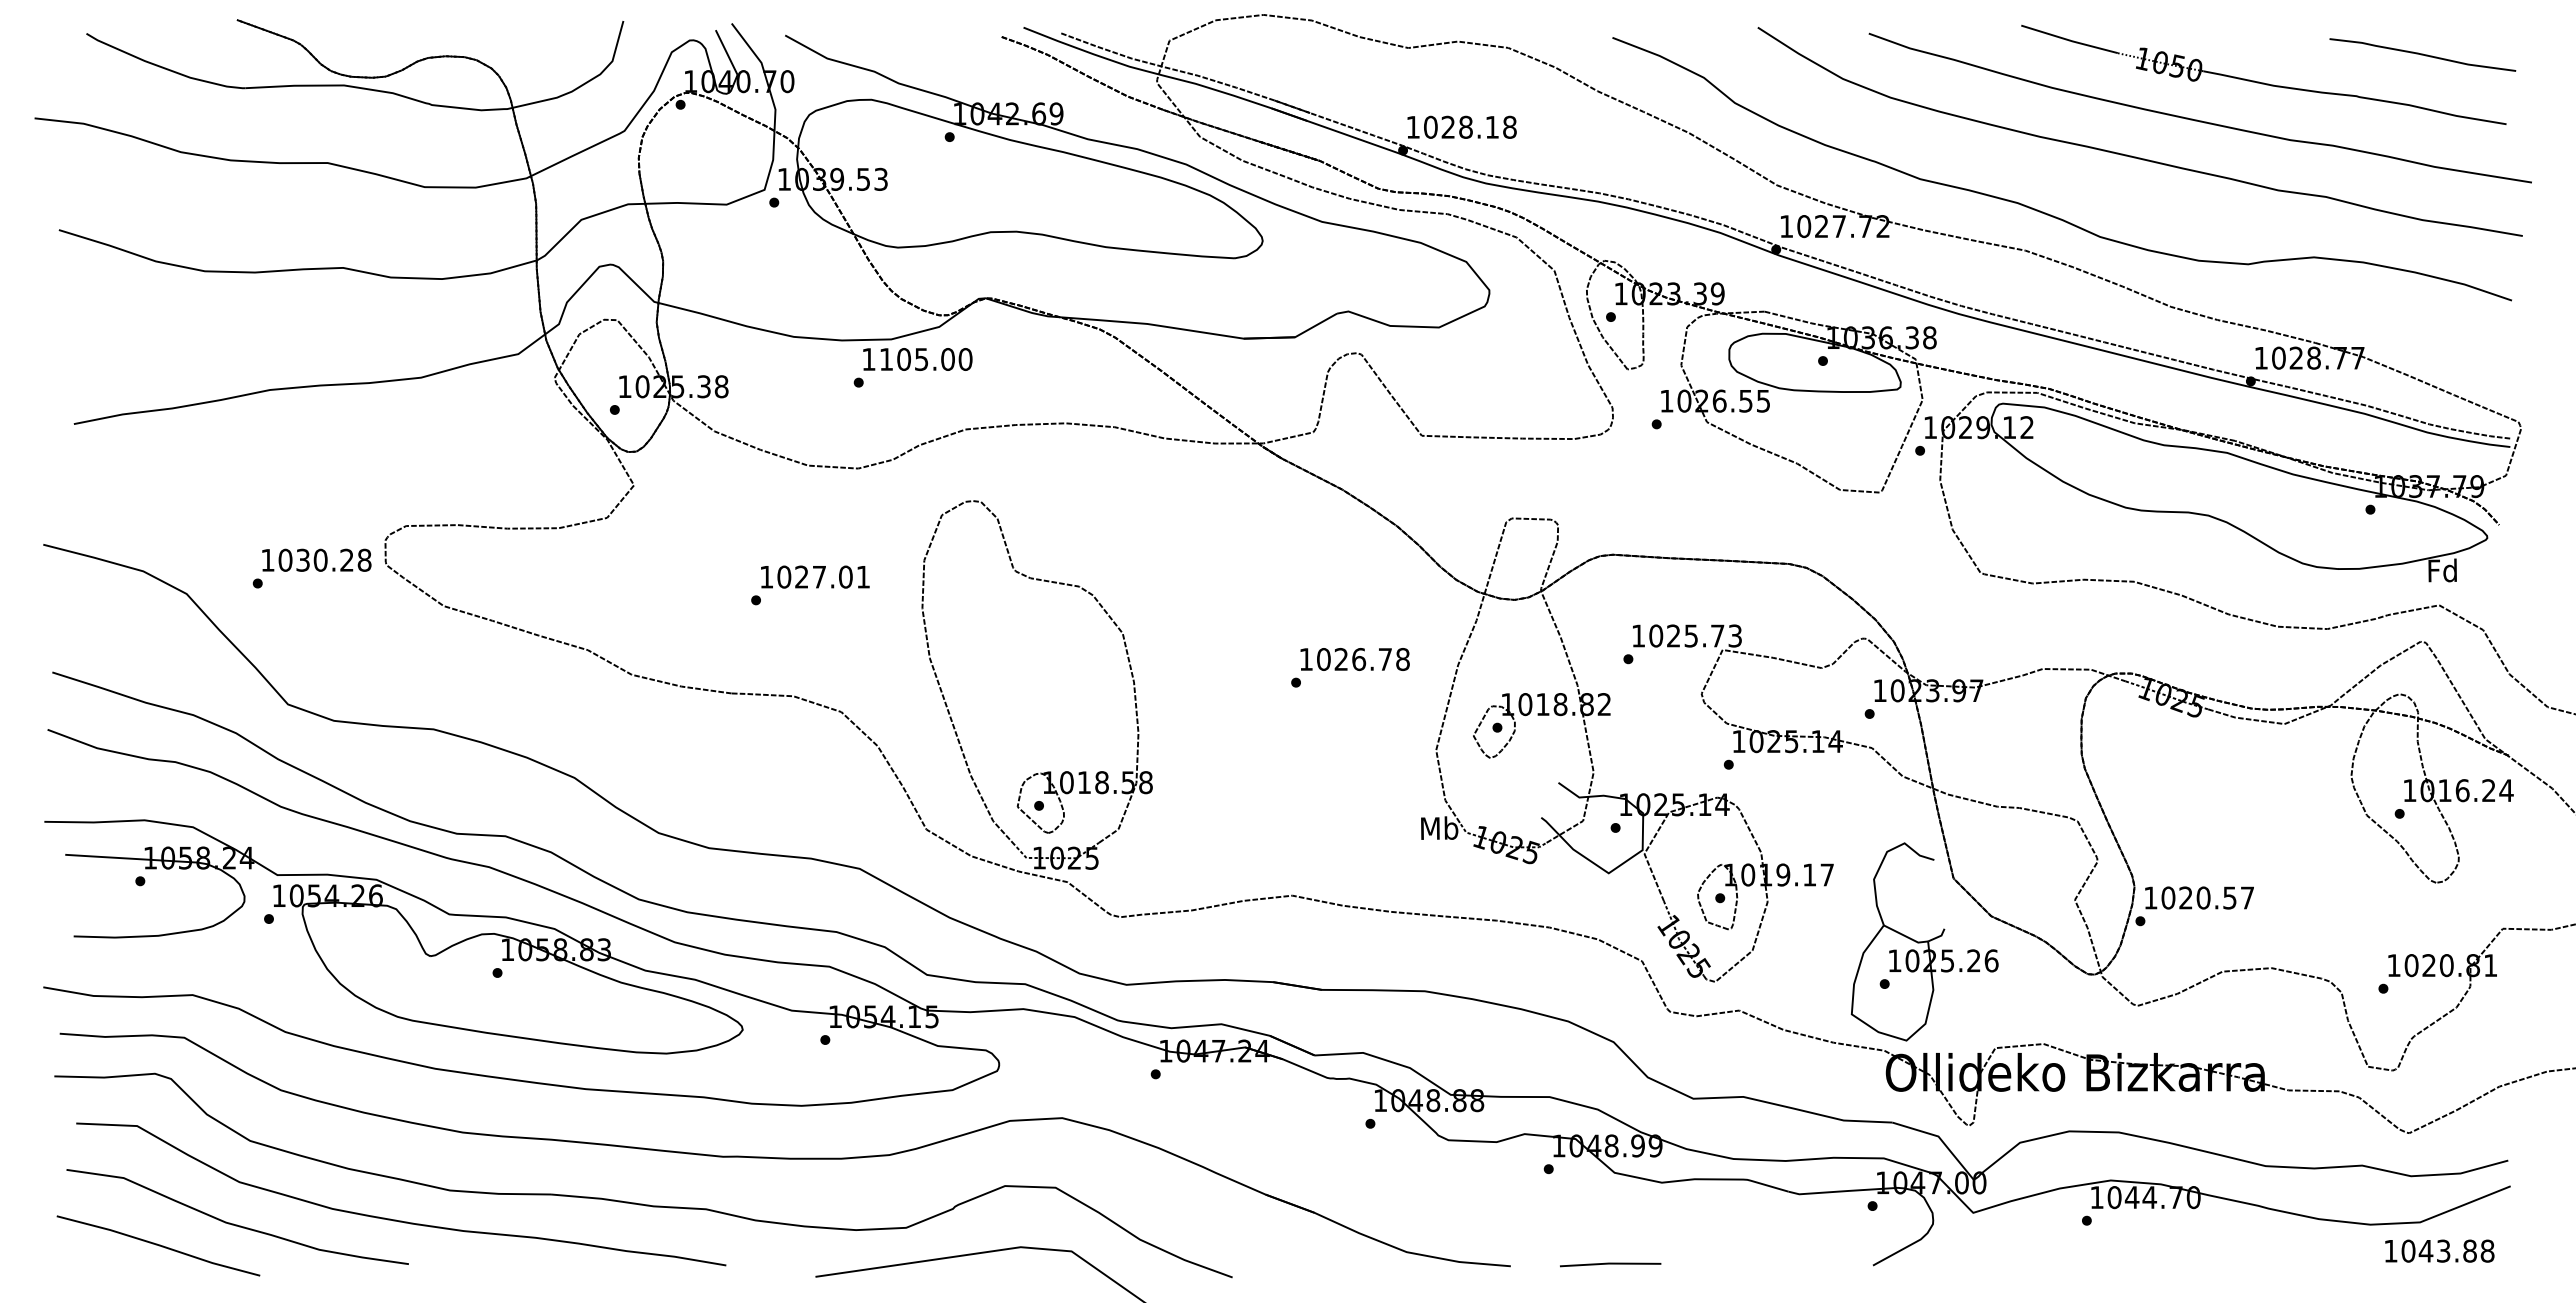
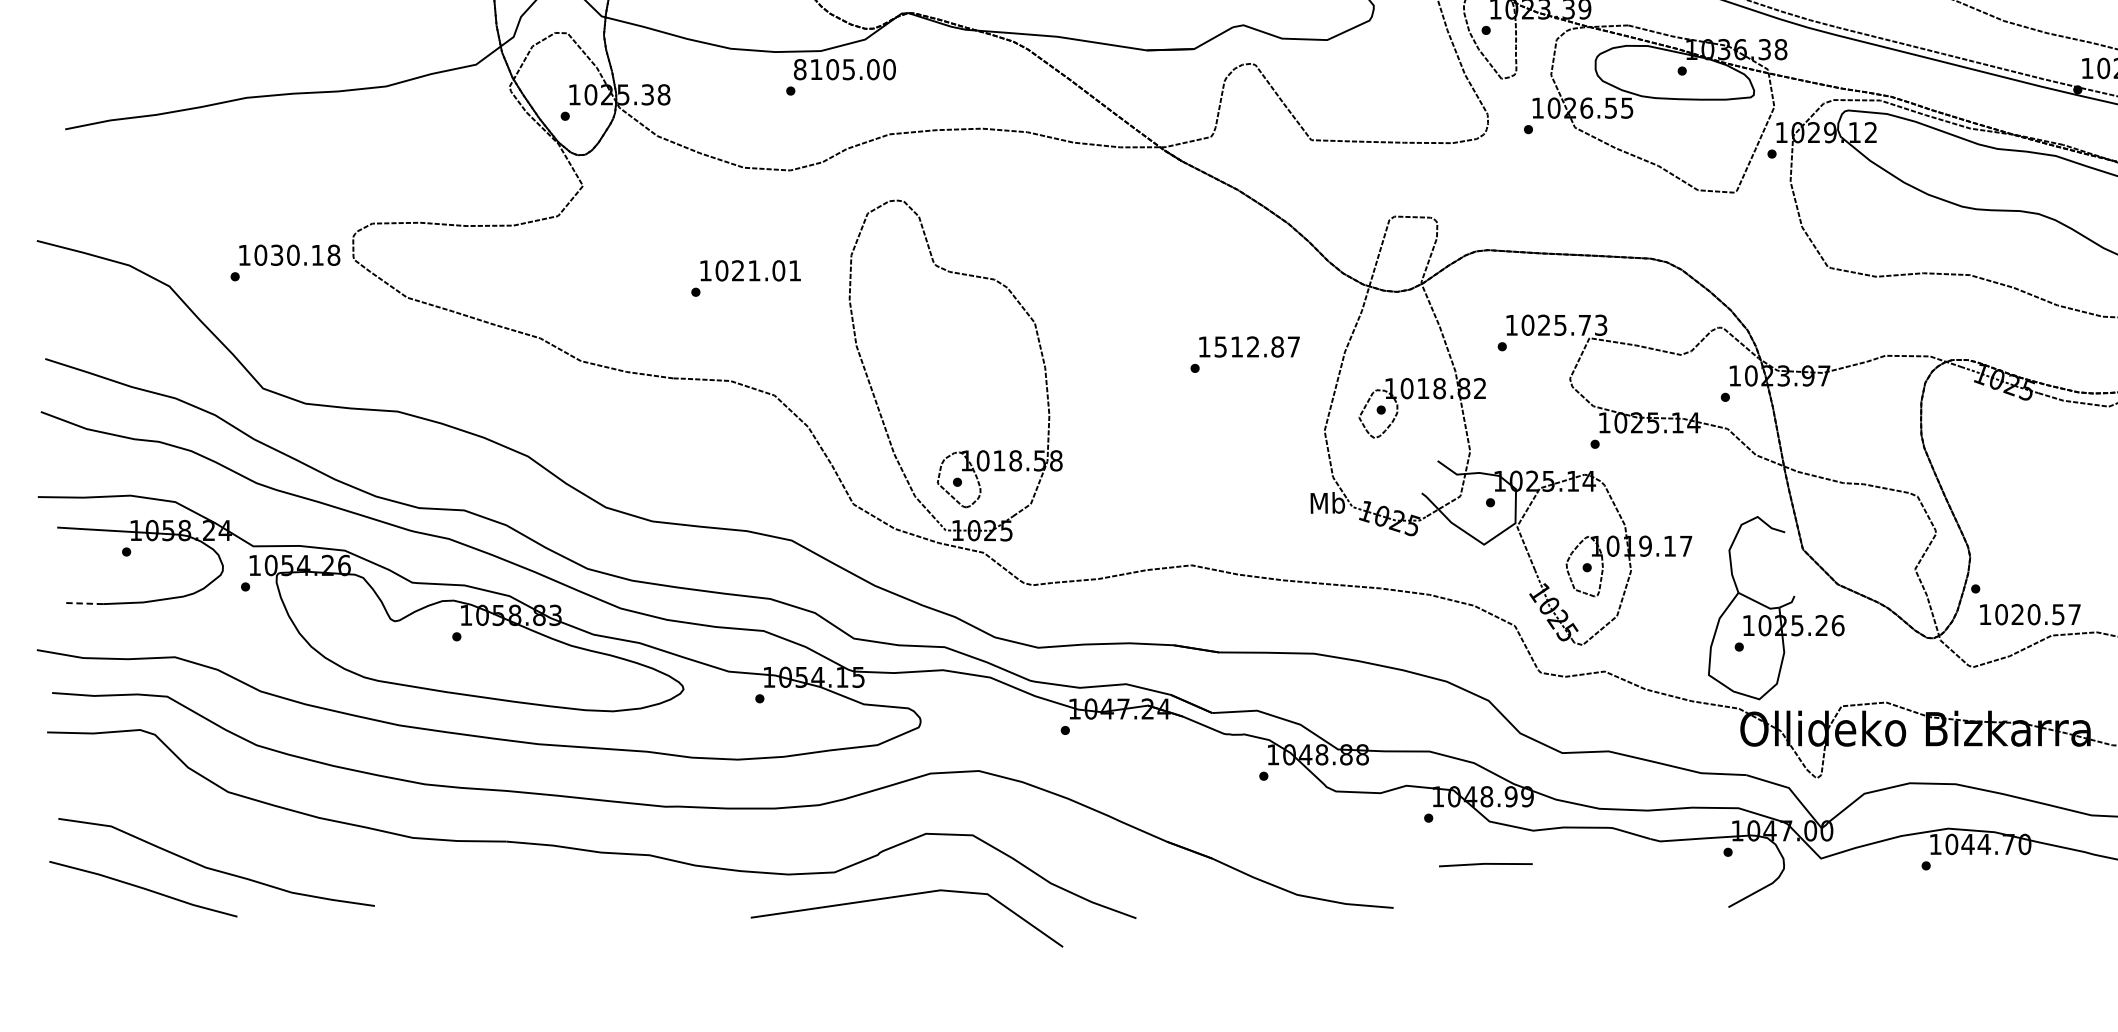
text: (868, 359) -> (799, 69), 1105.00 -> 8105.00
text: (346, 559) -> (317, 254), 1030.28 -> 1030.18
text: (819, 577) -> (754, 271), 1027.01 -> 1021.01
text: (1363, 659) -> (1257, 347), 1026.78 -> 1512.87
text: (2199, 897) -> (2030, 614), moved
line: (94, 937) -> (84, 604), solid -> dashed
curve: (396, 1219) -> (363, 864), removed
line: (1610, 1264) -> (1485, 864), moved

